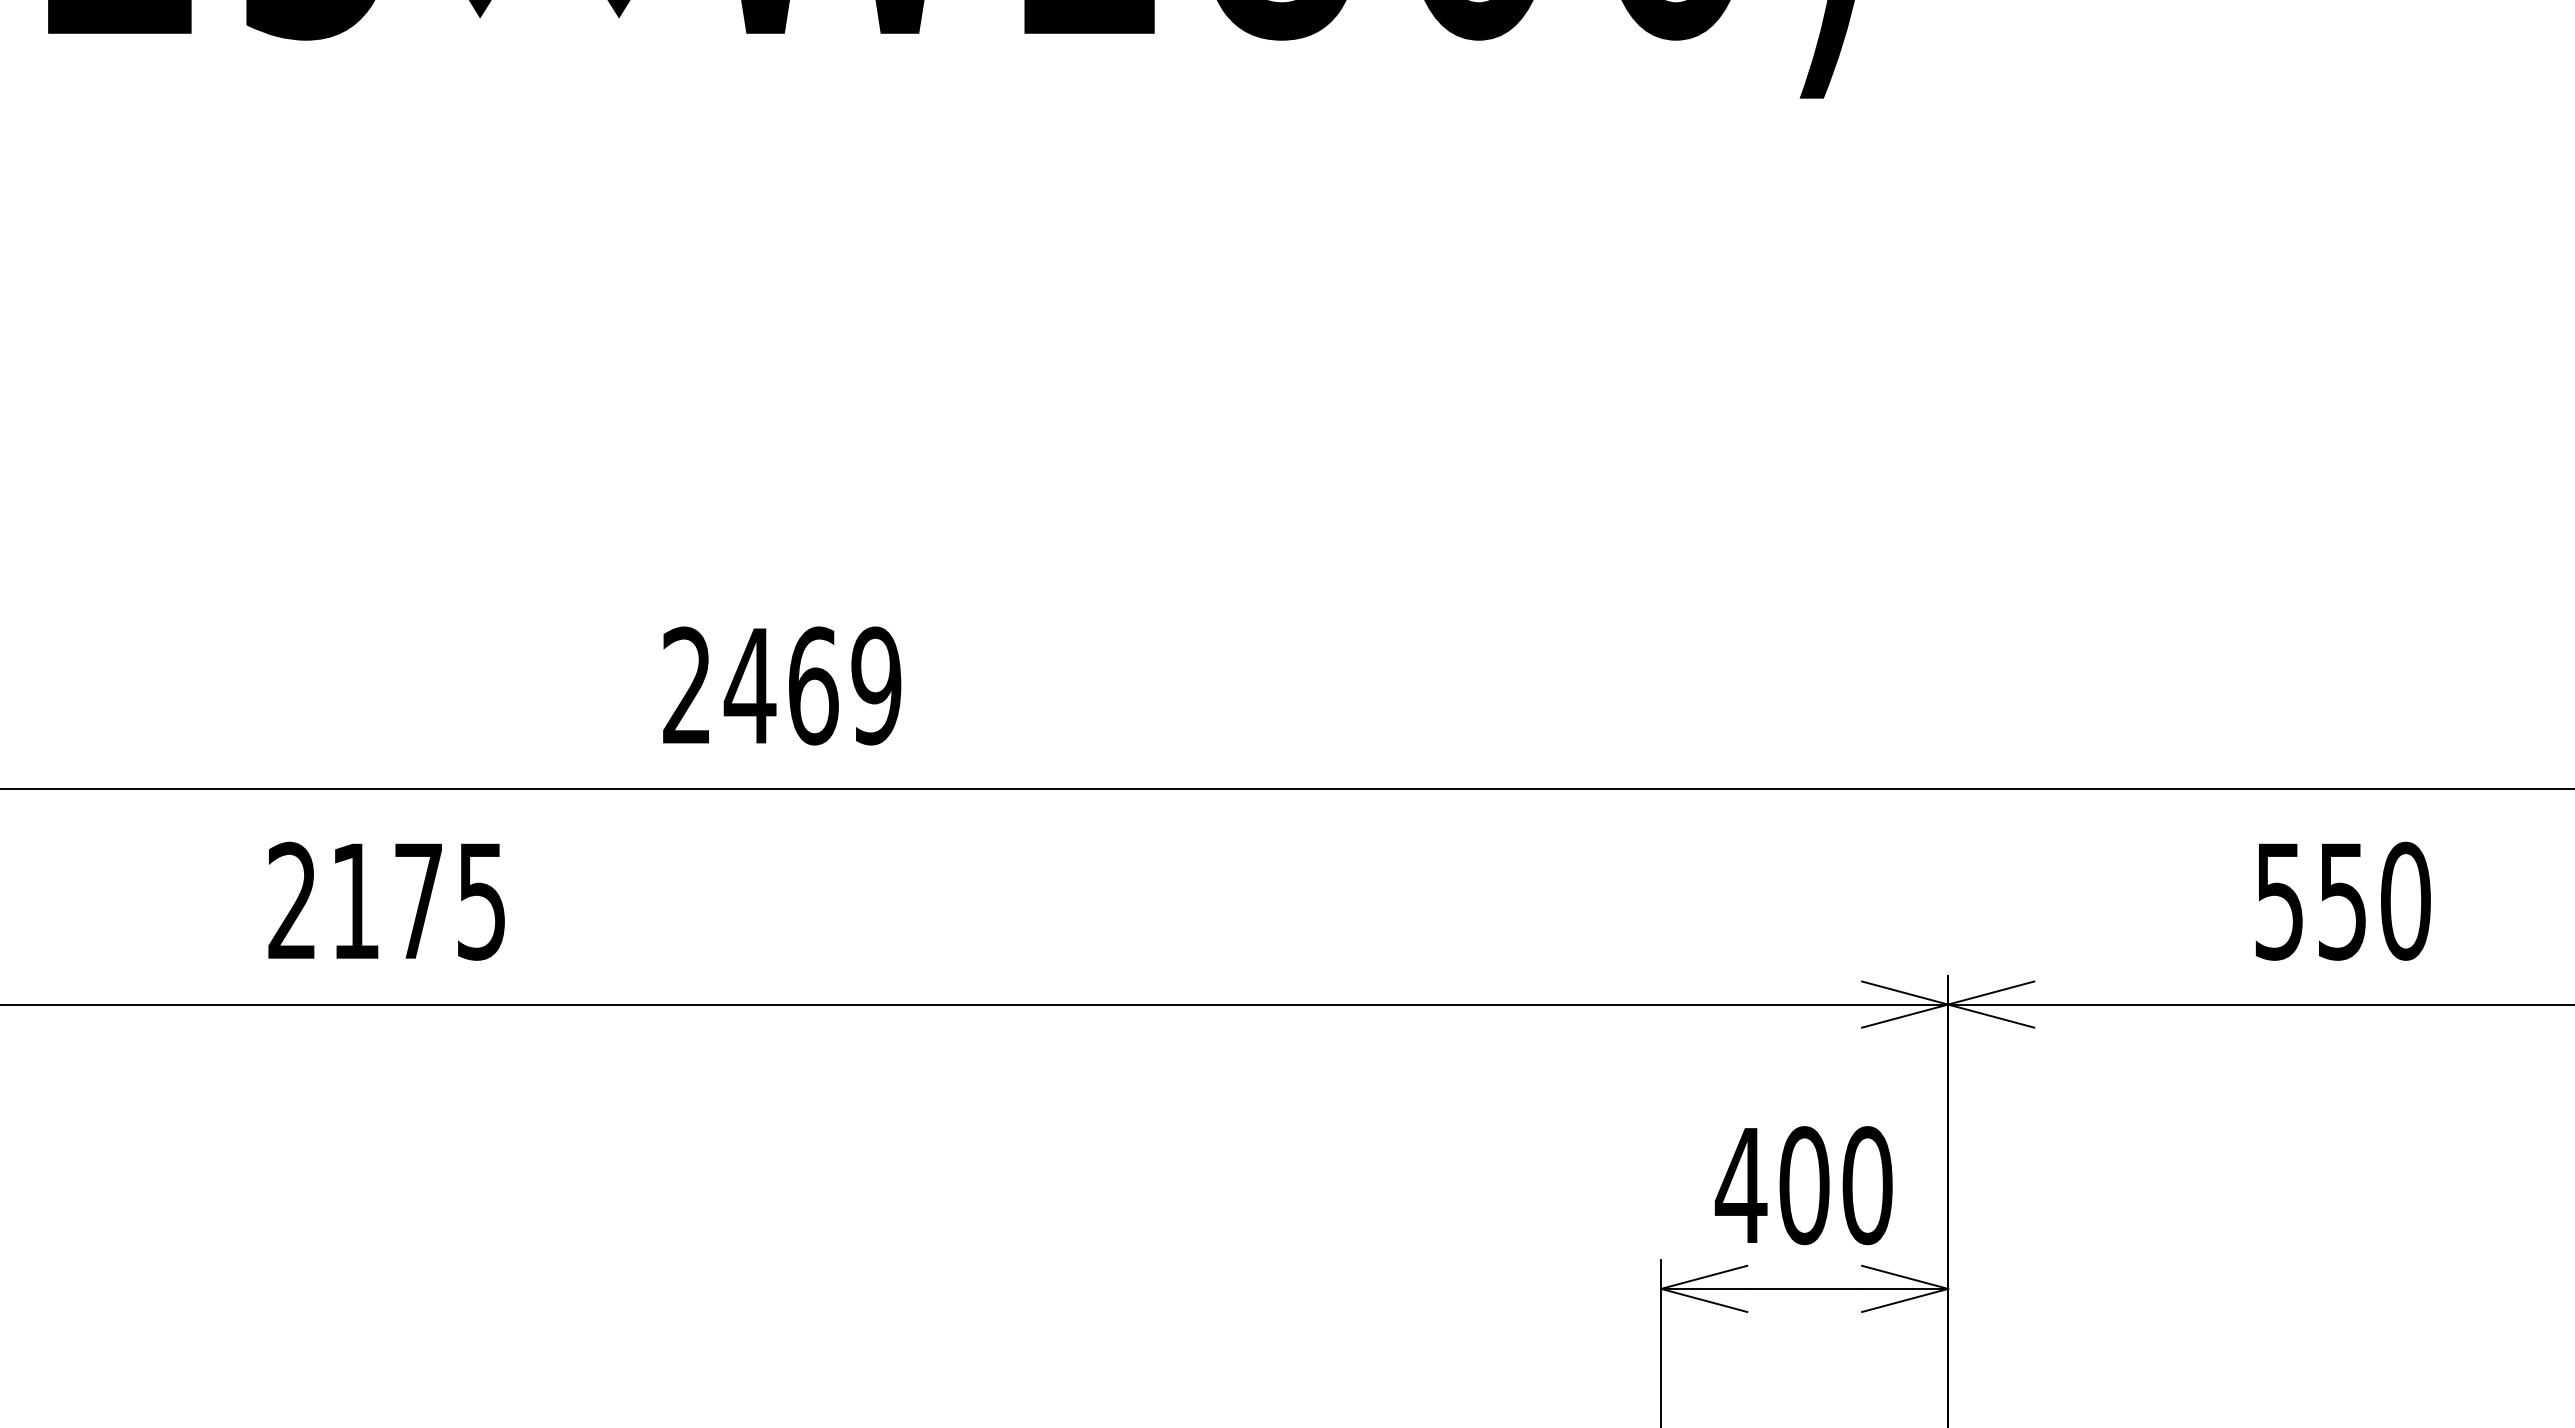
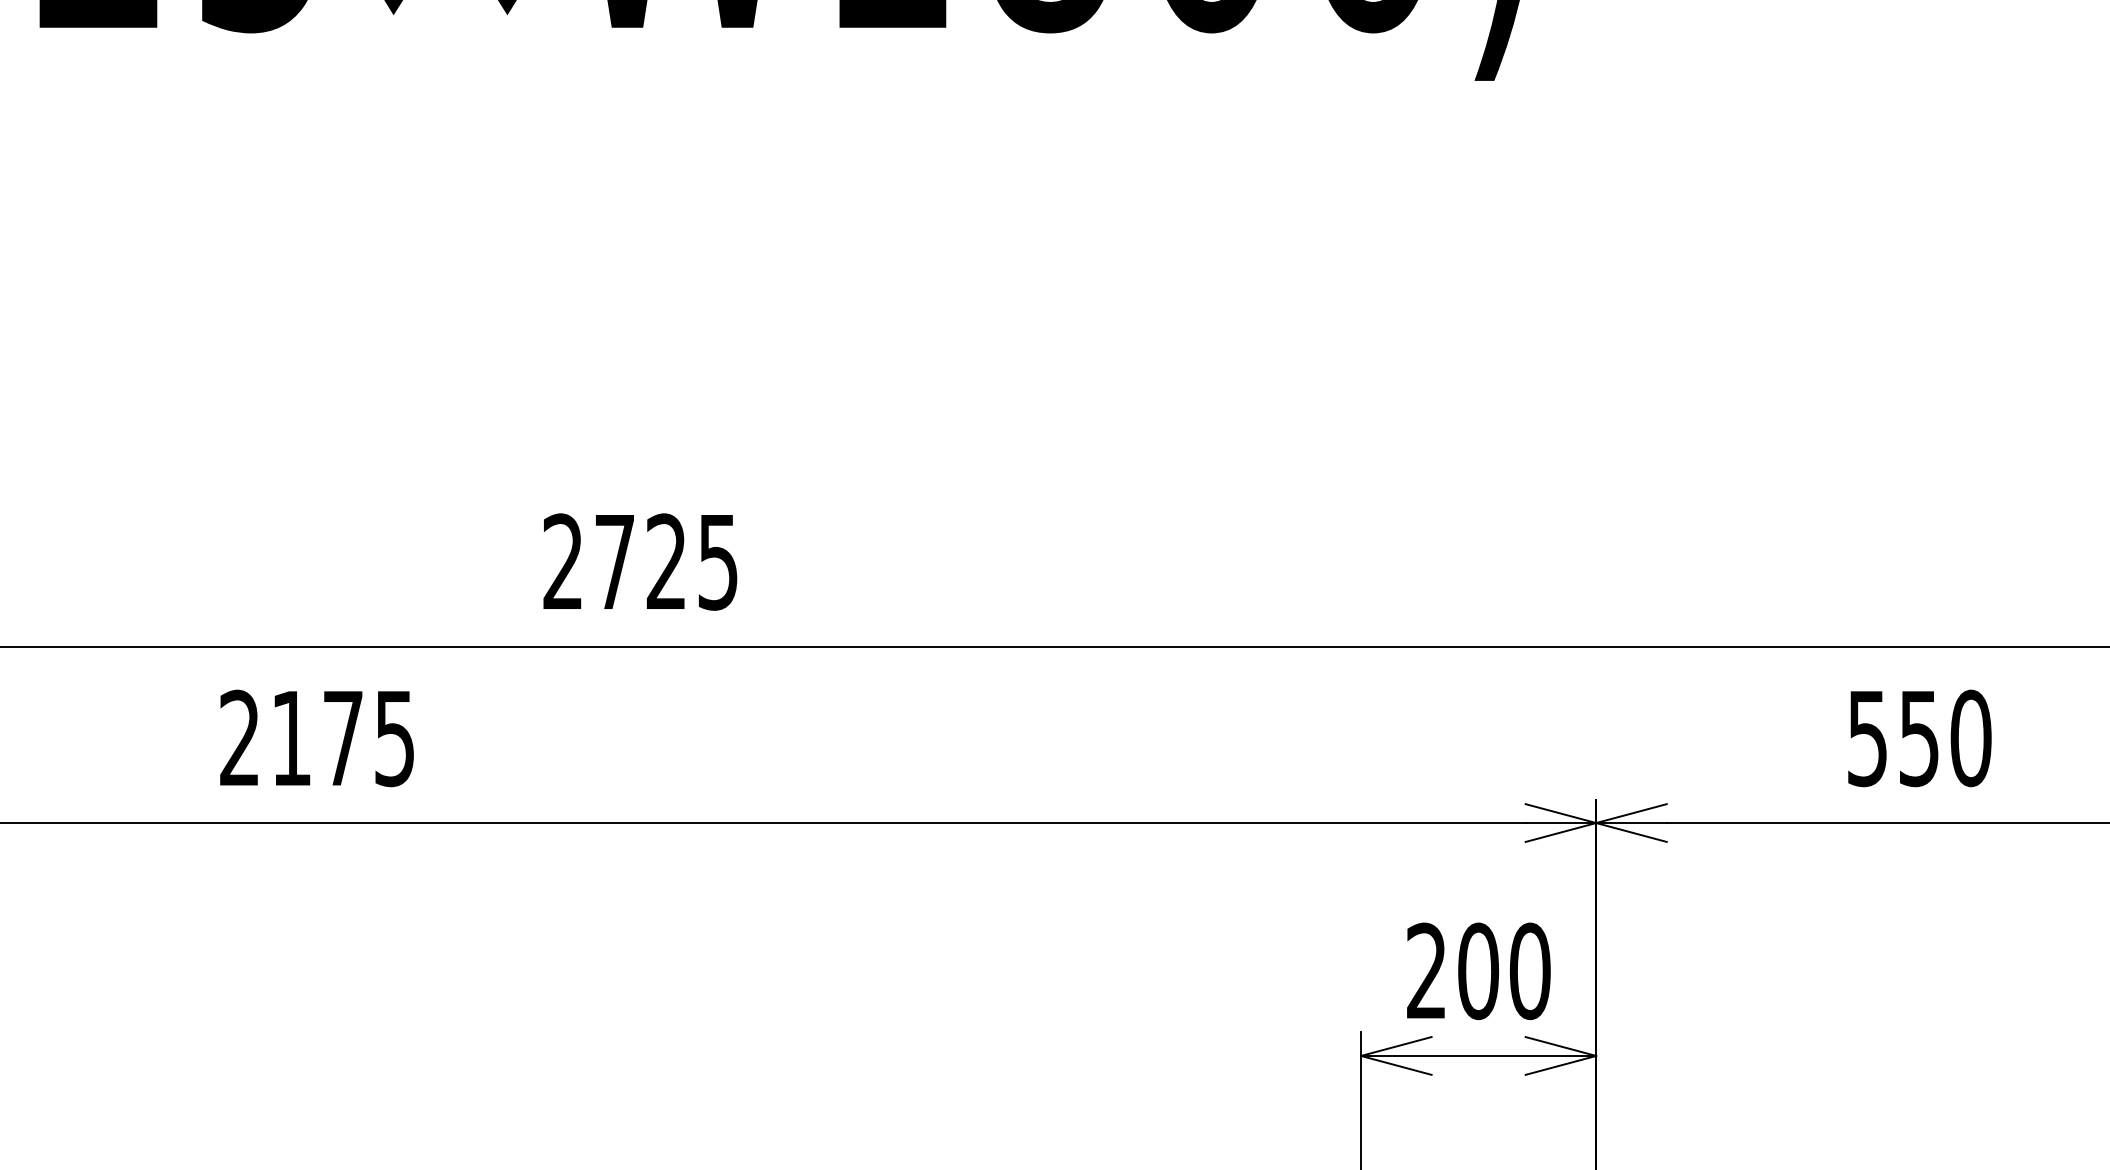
text: (812, 685) -> (665, 561), 2469 -> 2725
text: (1740, 1184) -> (1426, 970), 400 -> 200

